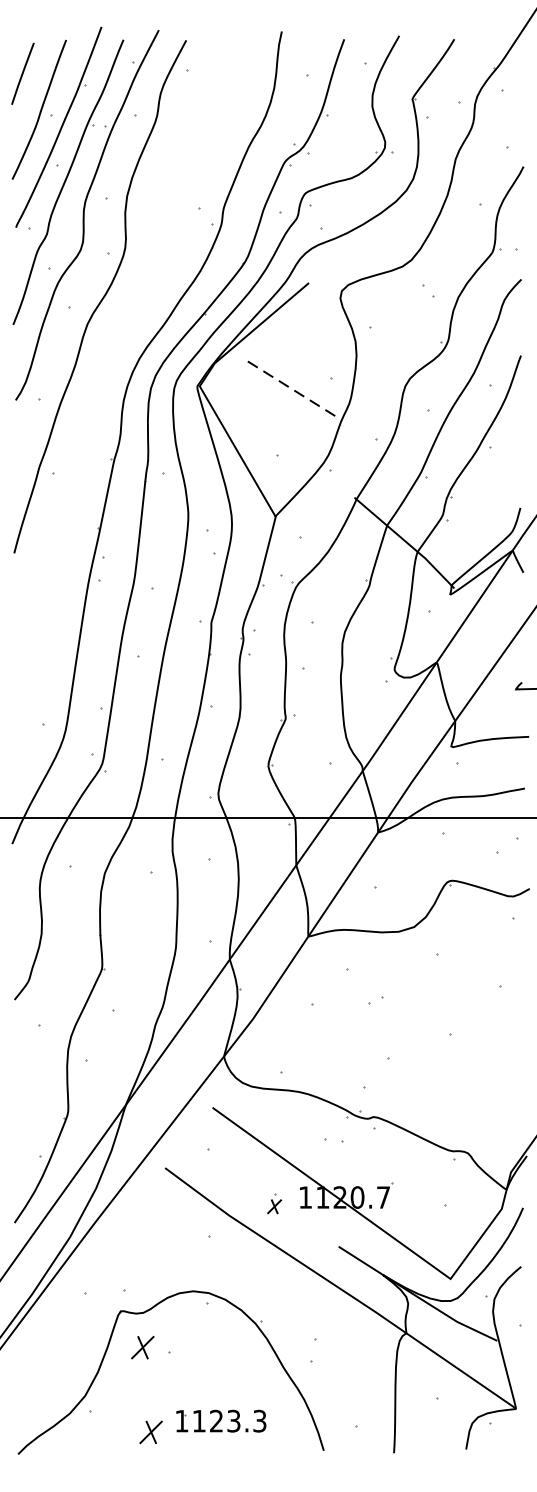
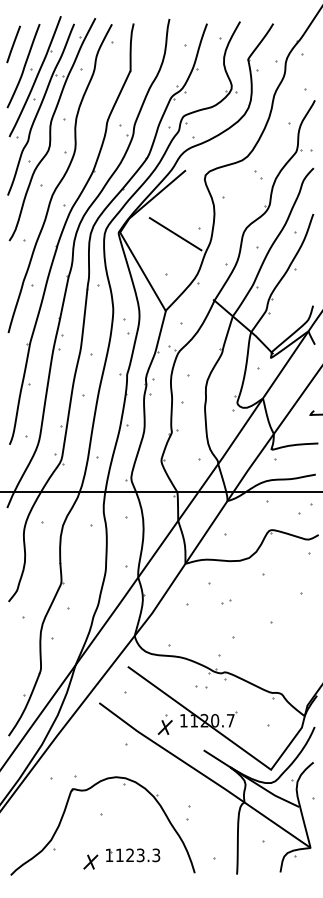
part: (107, 381) -> (64, 229), added
line: (293, 389) -> (176, 234), dashed -> solid
part: (273, 1203) -> (164, 724), size x1.67
part: (142, 1346) -> (85, 810), removed

